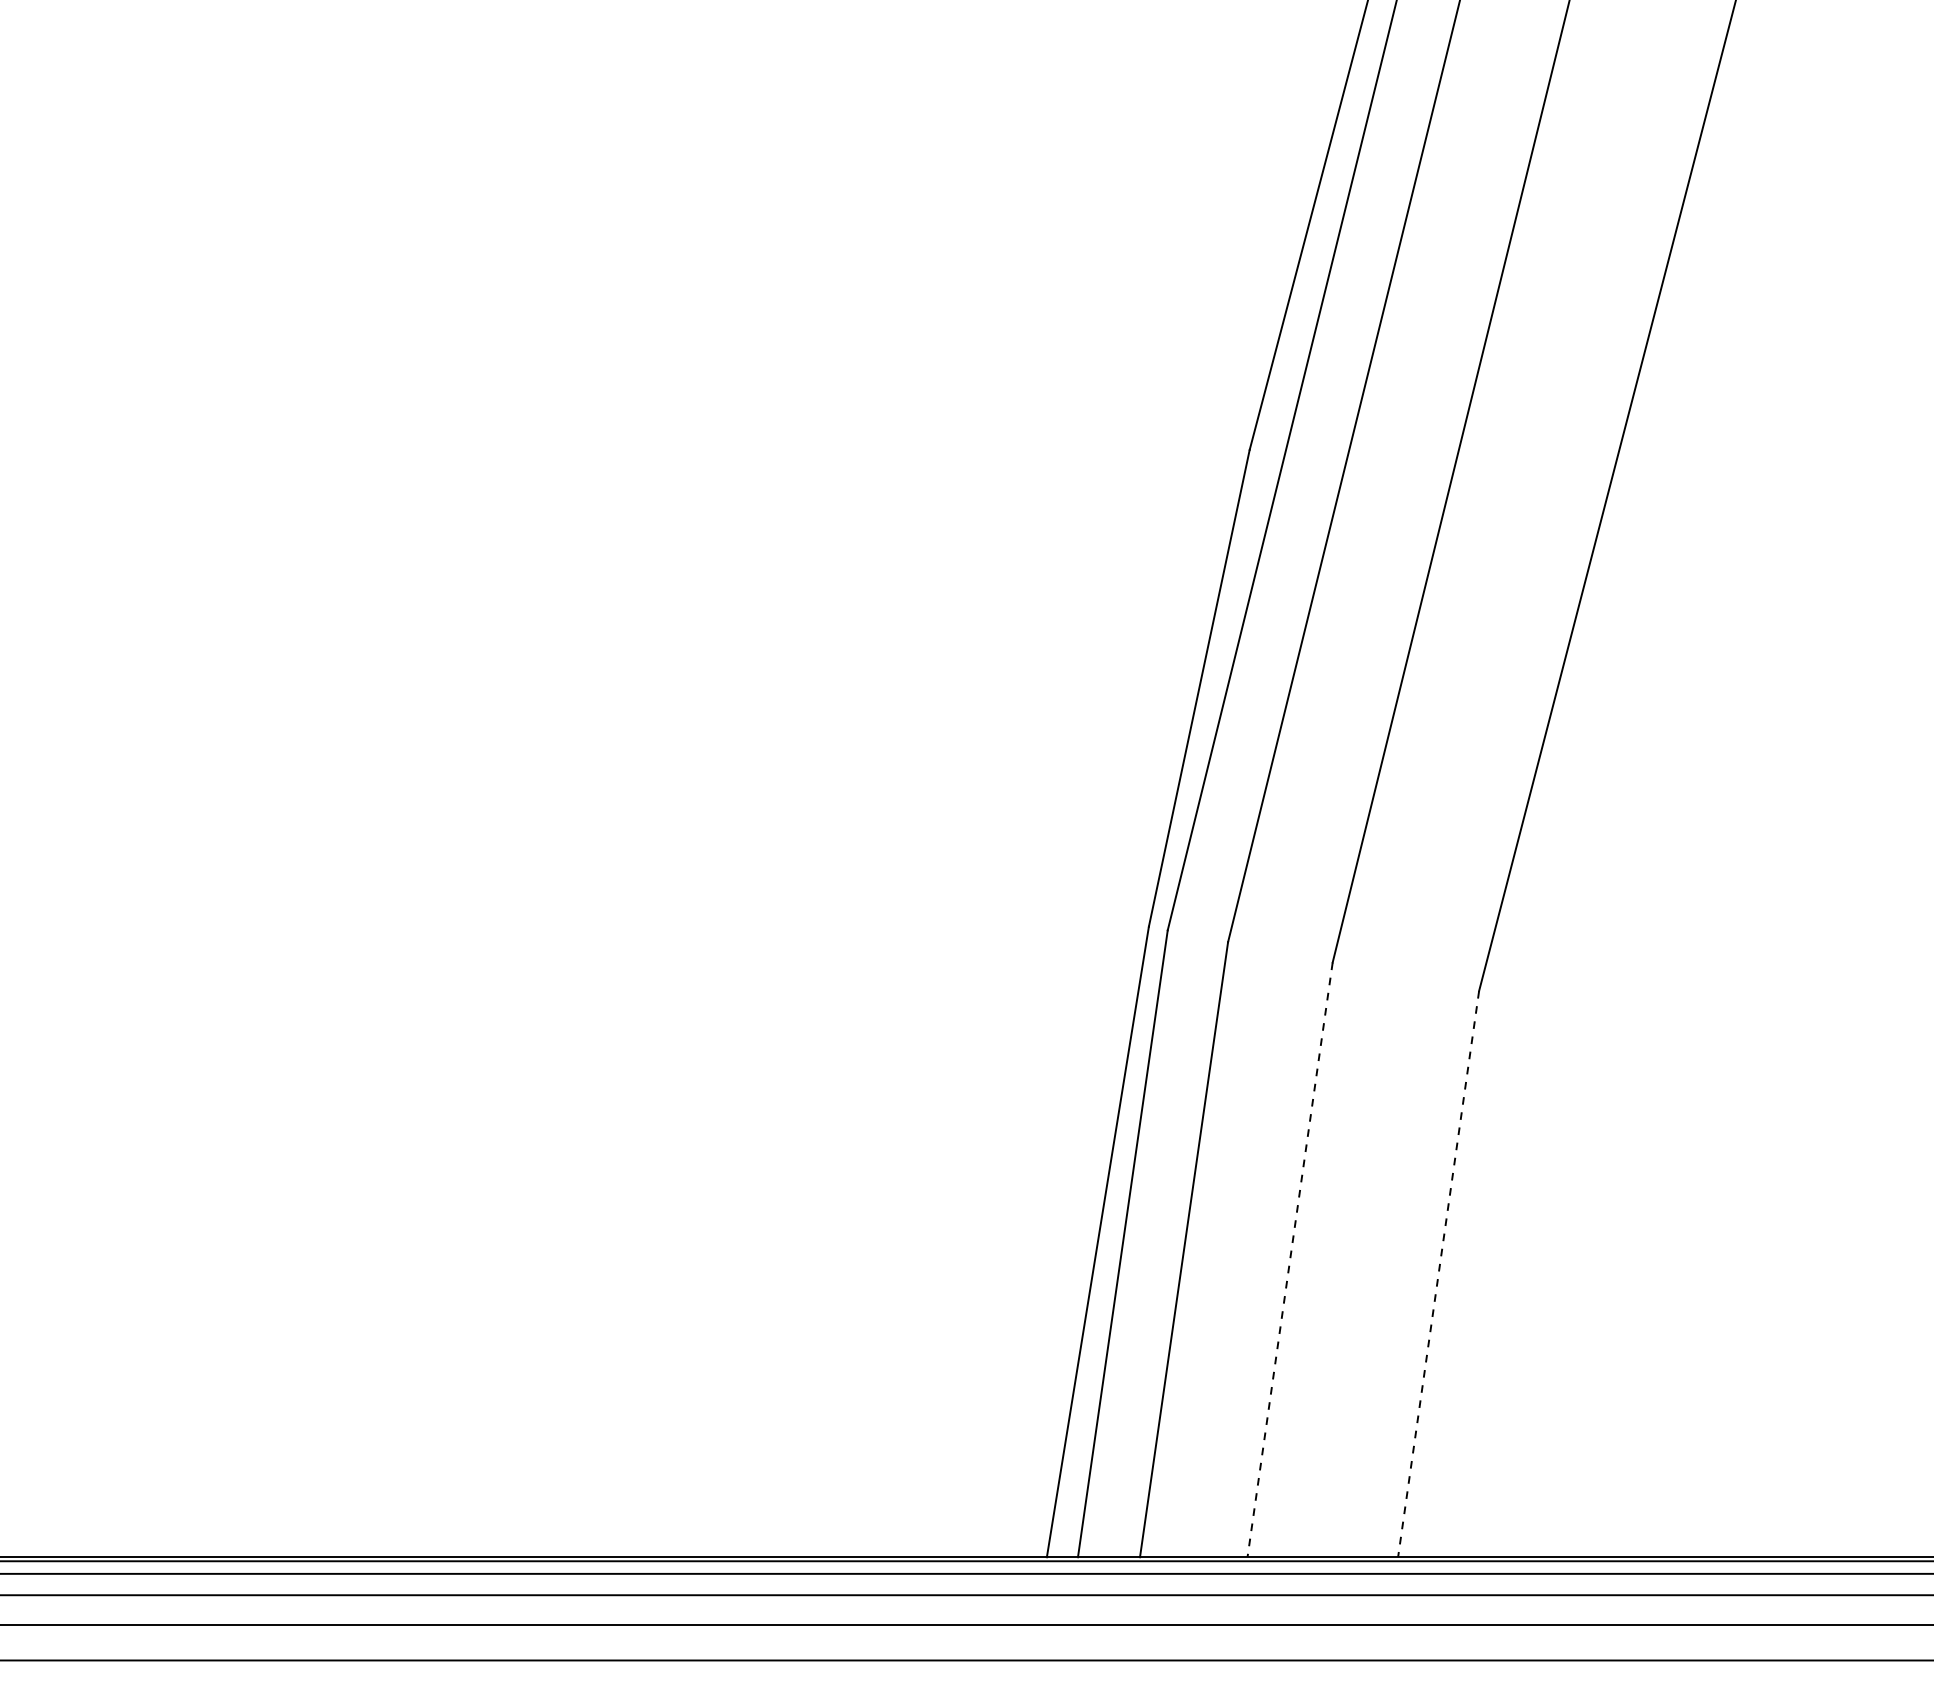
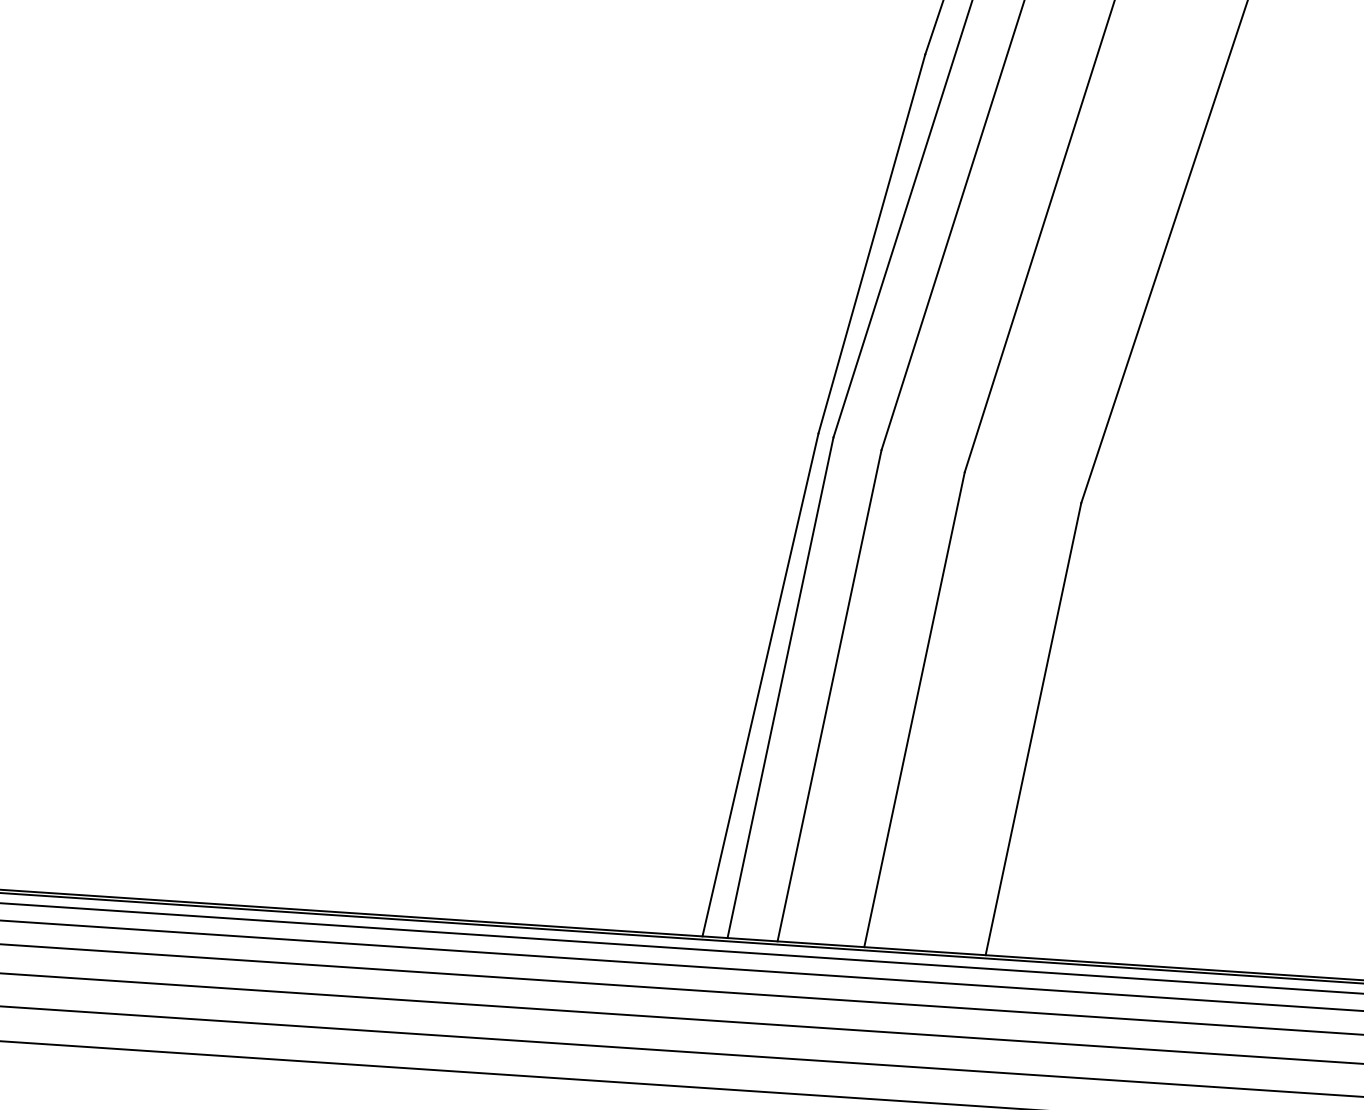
line: (1290, 1260) -> (914, 710), dashed -> solid
line: (1438, 1274) -> (1033, 729), dashed -> solid

